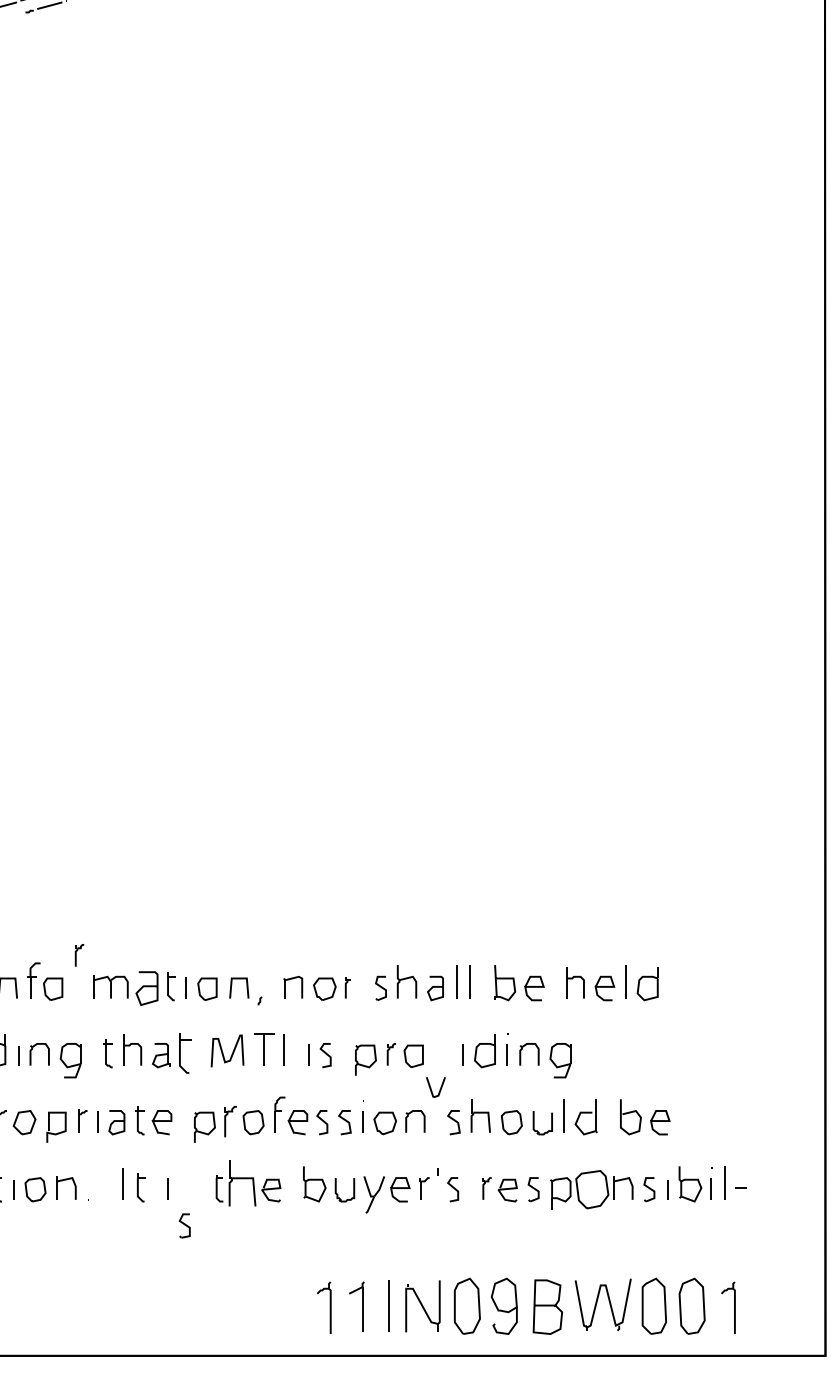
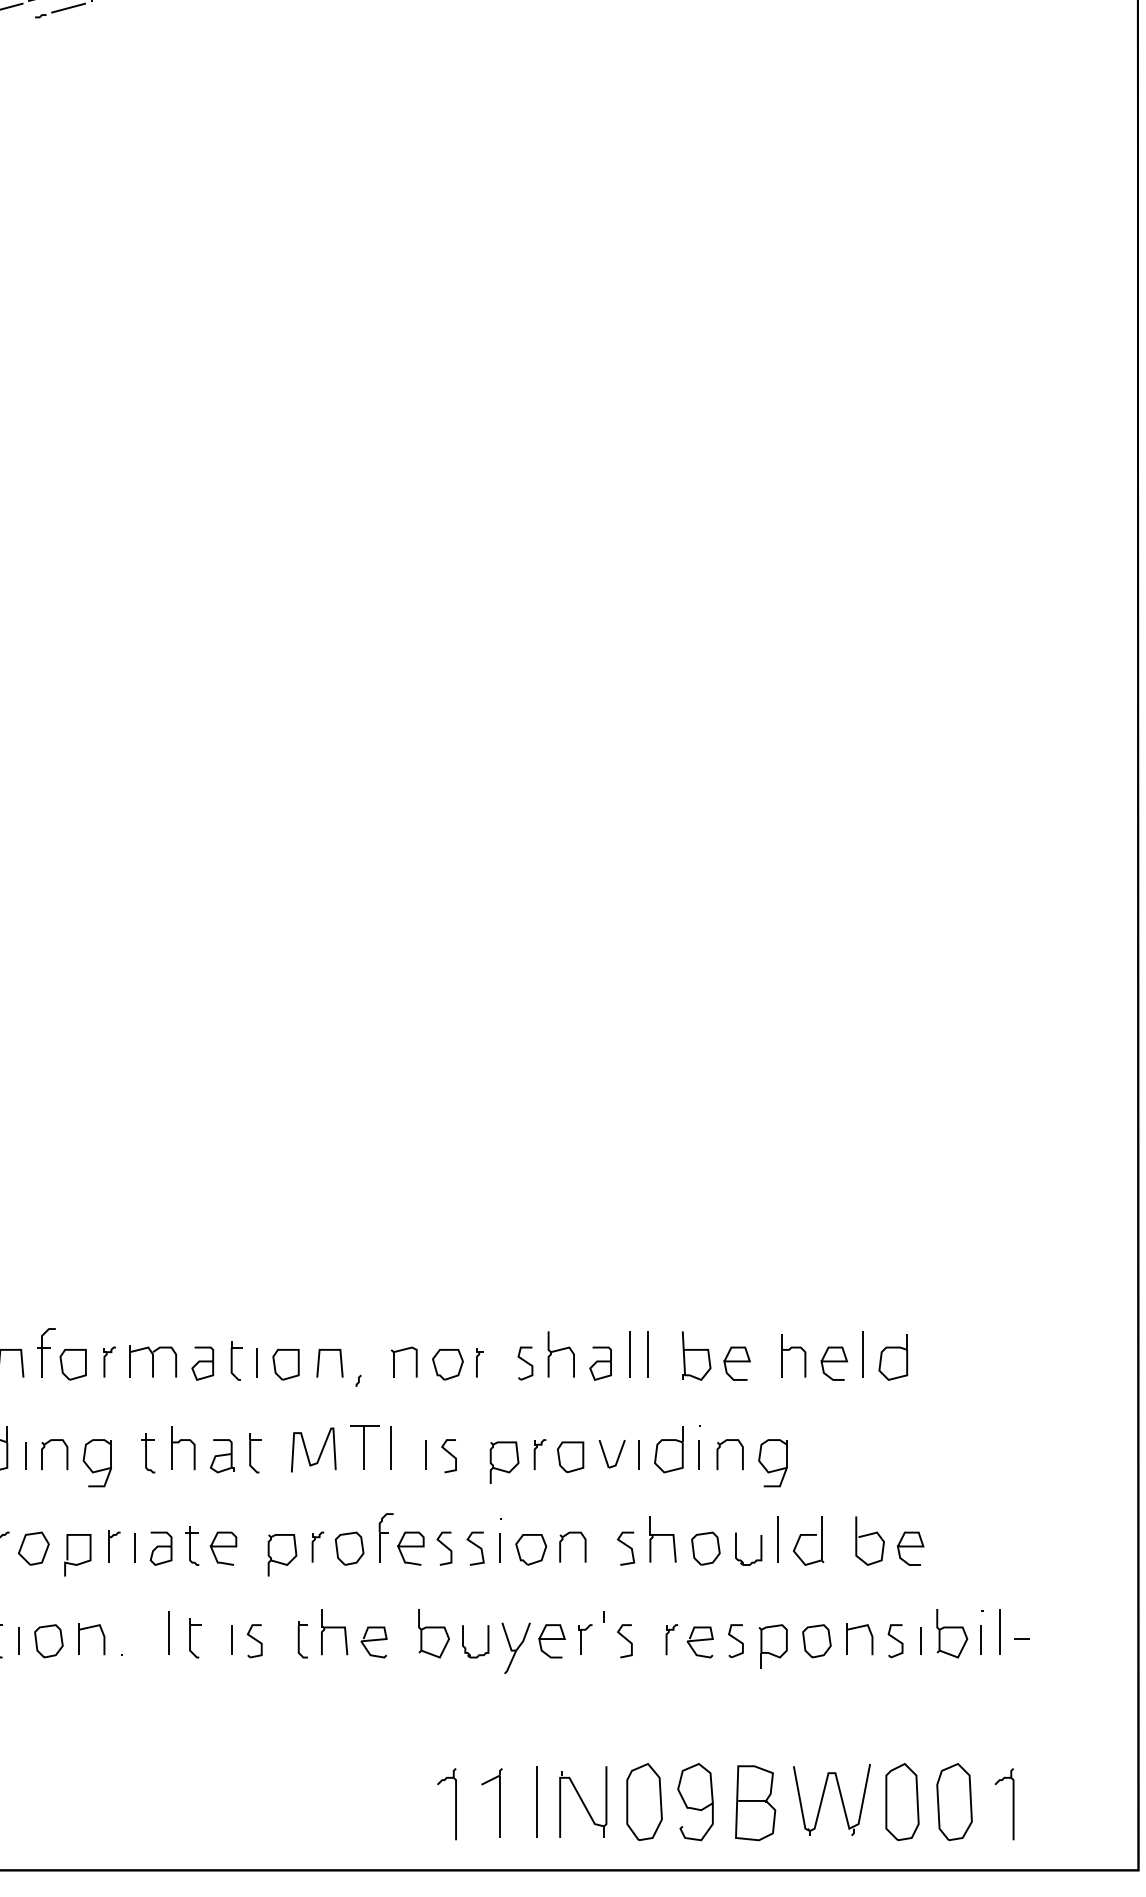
part: (79, 955) -> (109, 1361), moved
part: (146, 988) -> (202, 1363), size x0.71
part: (185, 1053) -> (255, 1453), size x0.71
part: (435, 1087) -> (611, 1454), moved
part: (230, 1121) -> (317, 1546), size x0.71
part: (242, 1183) -> (334, 1632), size x0.71
part: (592, 1189) -> (816, 1641), size x0.62
part: (184, 1226) -> (254, 1641), moved

